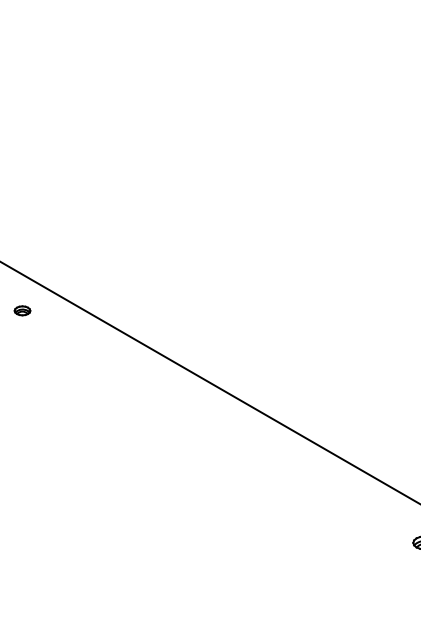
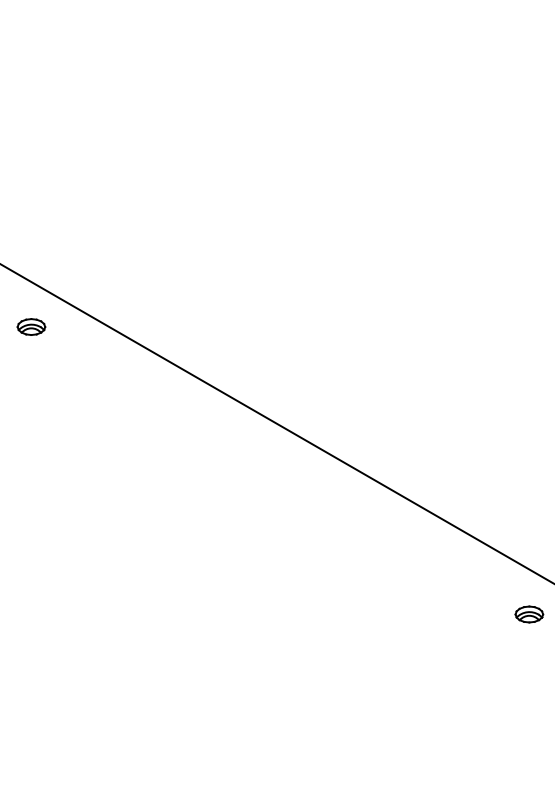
part: (22, 310) -> (31, 326), size x1.43

